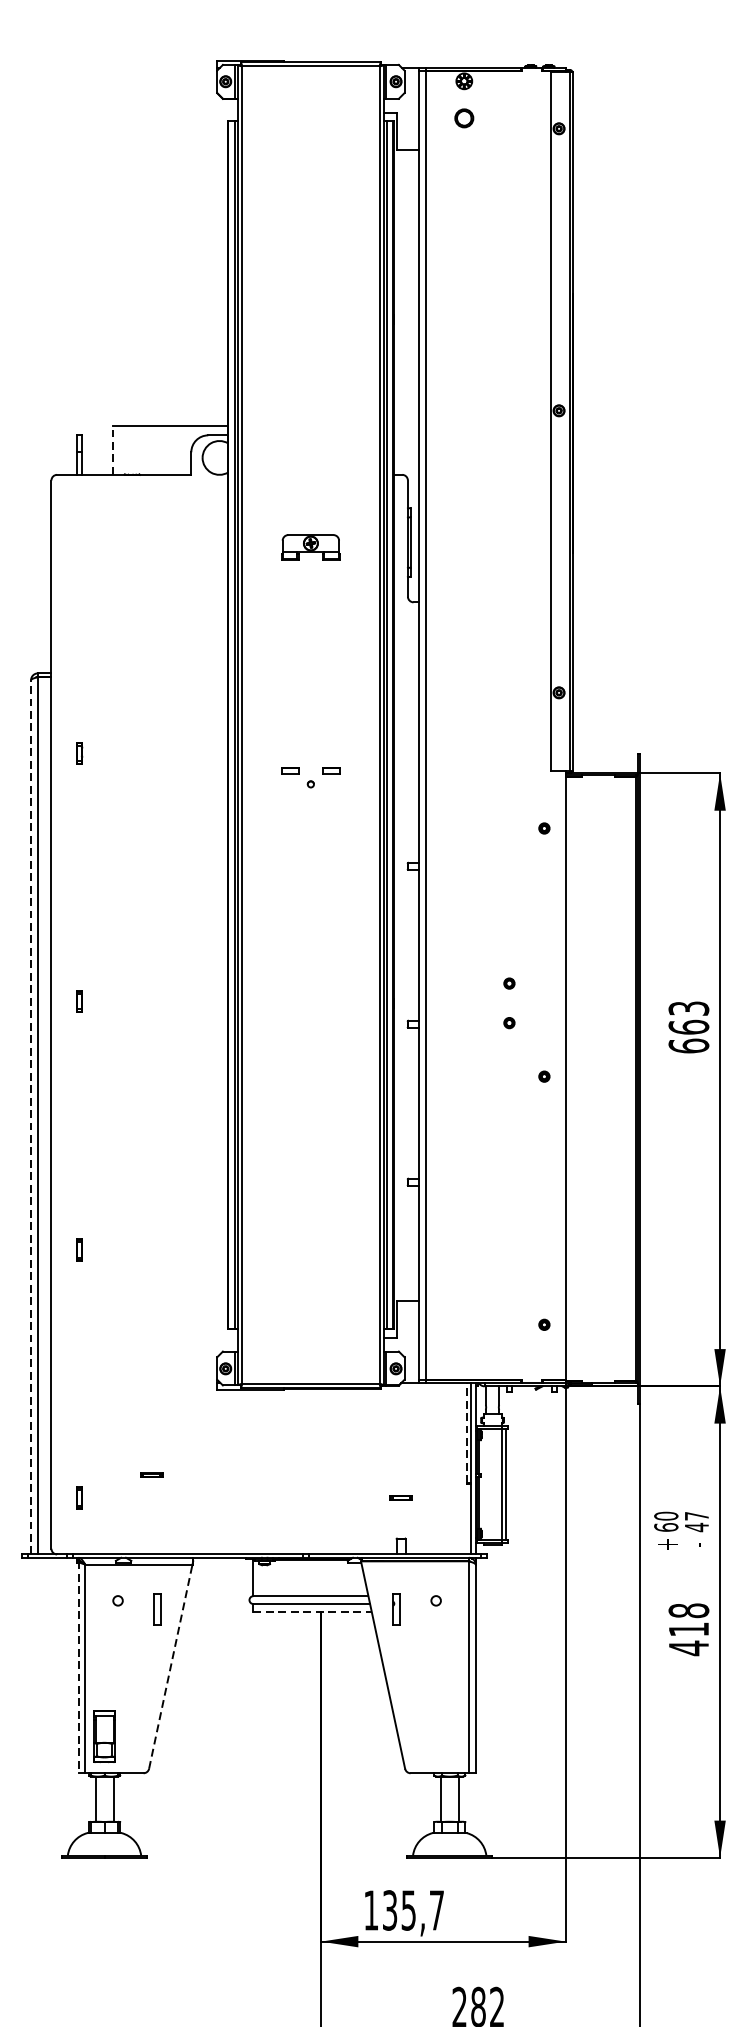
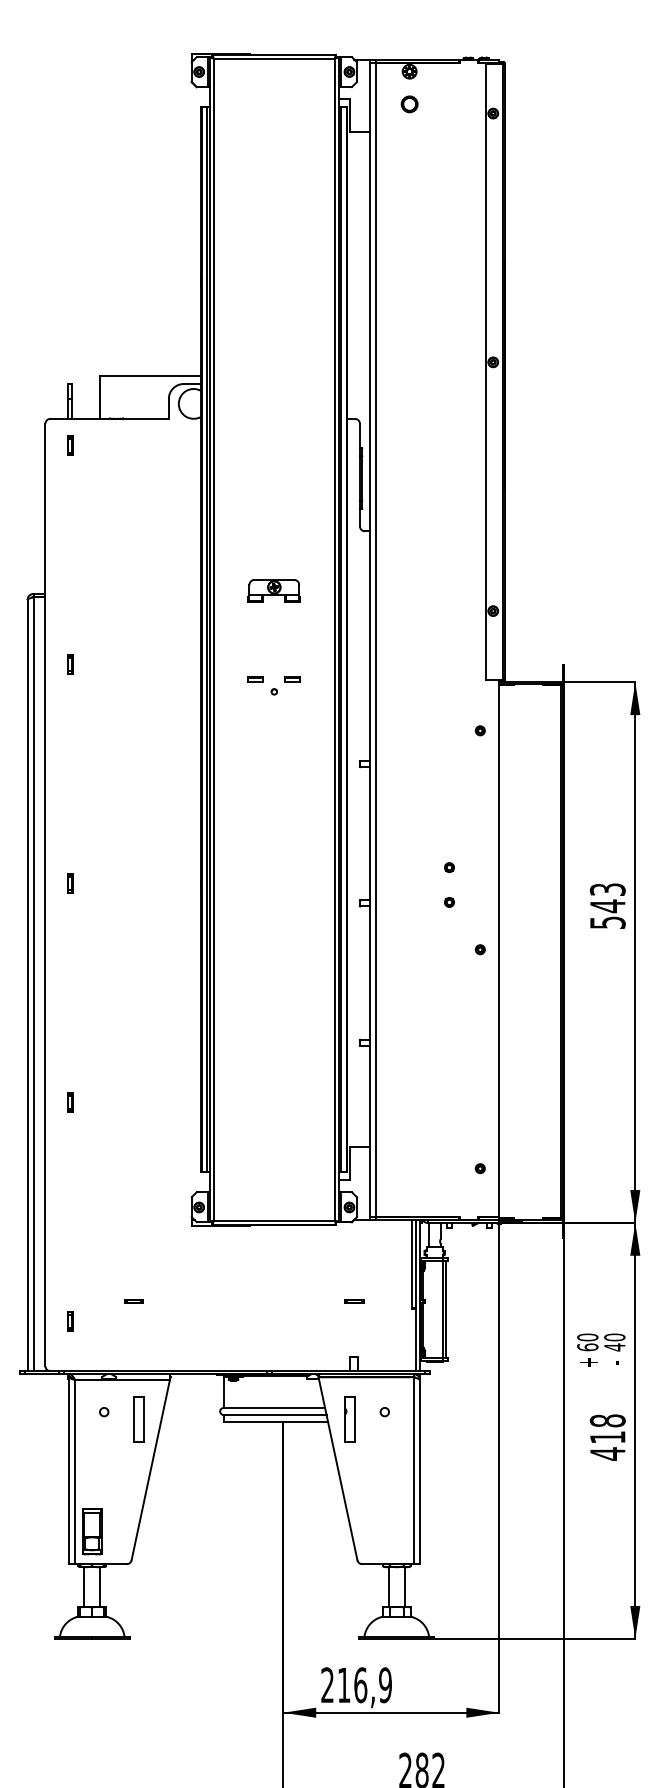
line: (113, 450) -> (100, 397), dashed -> solid
part: (79, 505) -> (70, 445), added
part: (309, 547) -> (273, 590), moved
text: (688, 1036) -> (607, 914), 663 -> 543
line: (31, 1117) -> (27, 985), dashed -> solid
line: (466, 1432) -> (411, 1263), dashed -> solid
line: (400, 1496) -> (354, 1300), moved
text: (696, 1516) -> (614, 1337), 47 -> 40
part: (156, 1609) -> (138, 1419), size x1.67
part: (396, 1609) -> (349, 1419), size x1.67
line: (313, 1611) -> (276, 1421), dashed -> solid
line: (170, 1665) -> (150, 1469), dashed -> solid
line: (78, 1668) -> (69, 1471), dashed -> solid
text: (404, 1910) -> (356, 1685), 135,7 -> 216,9

